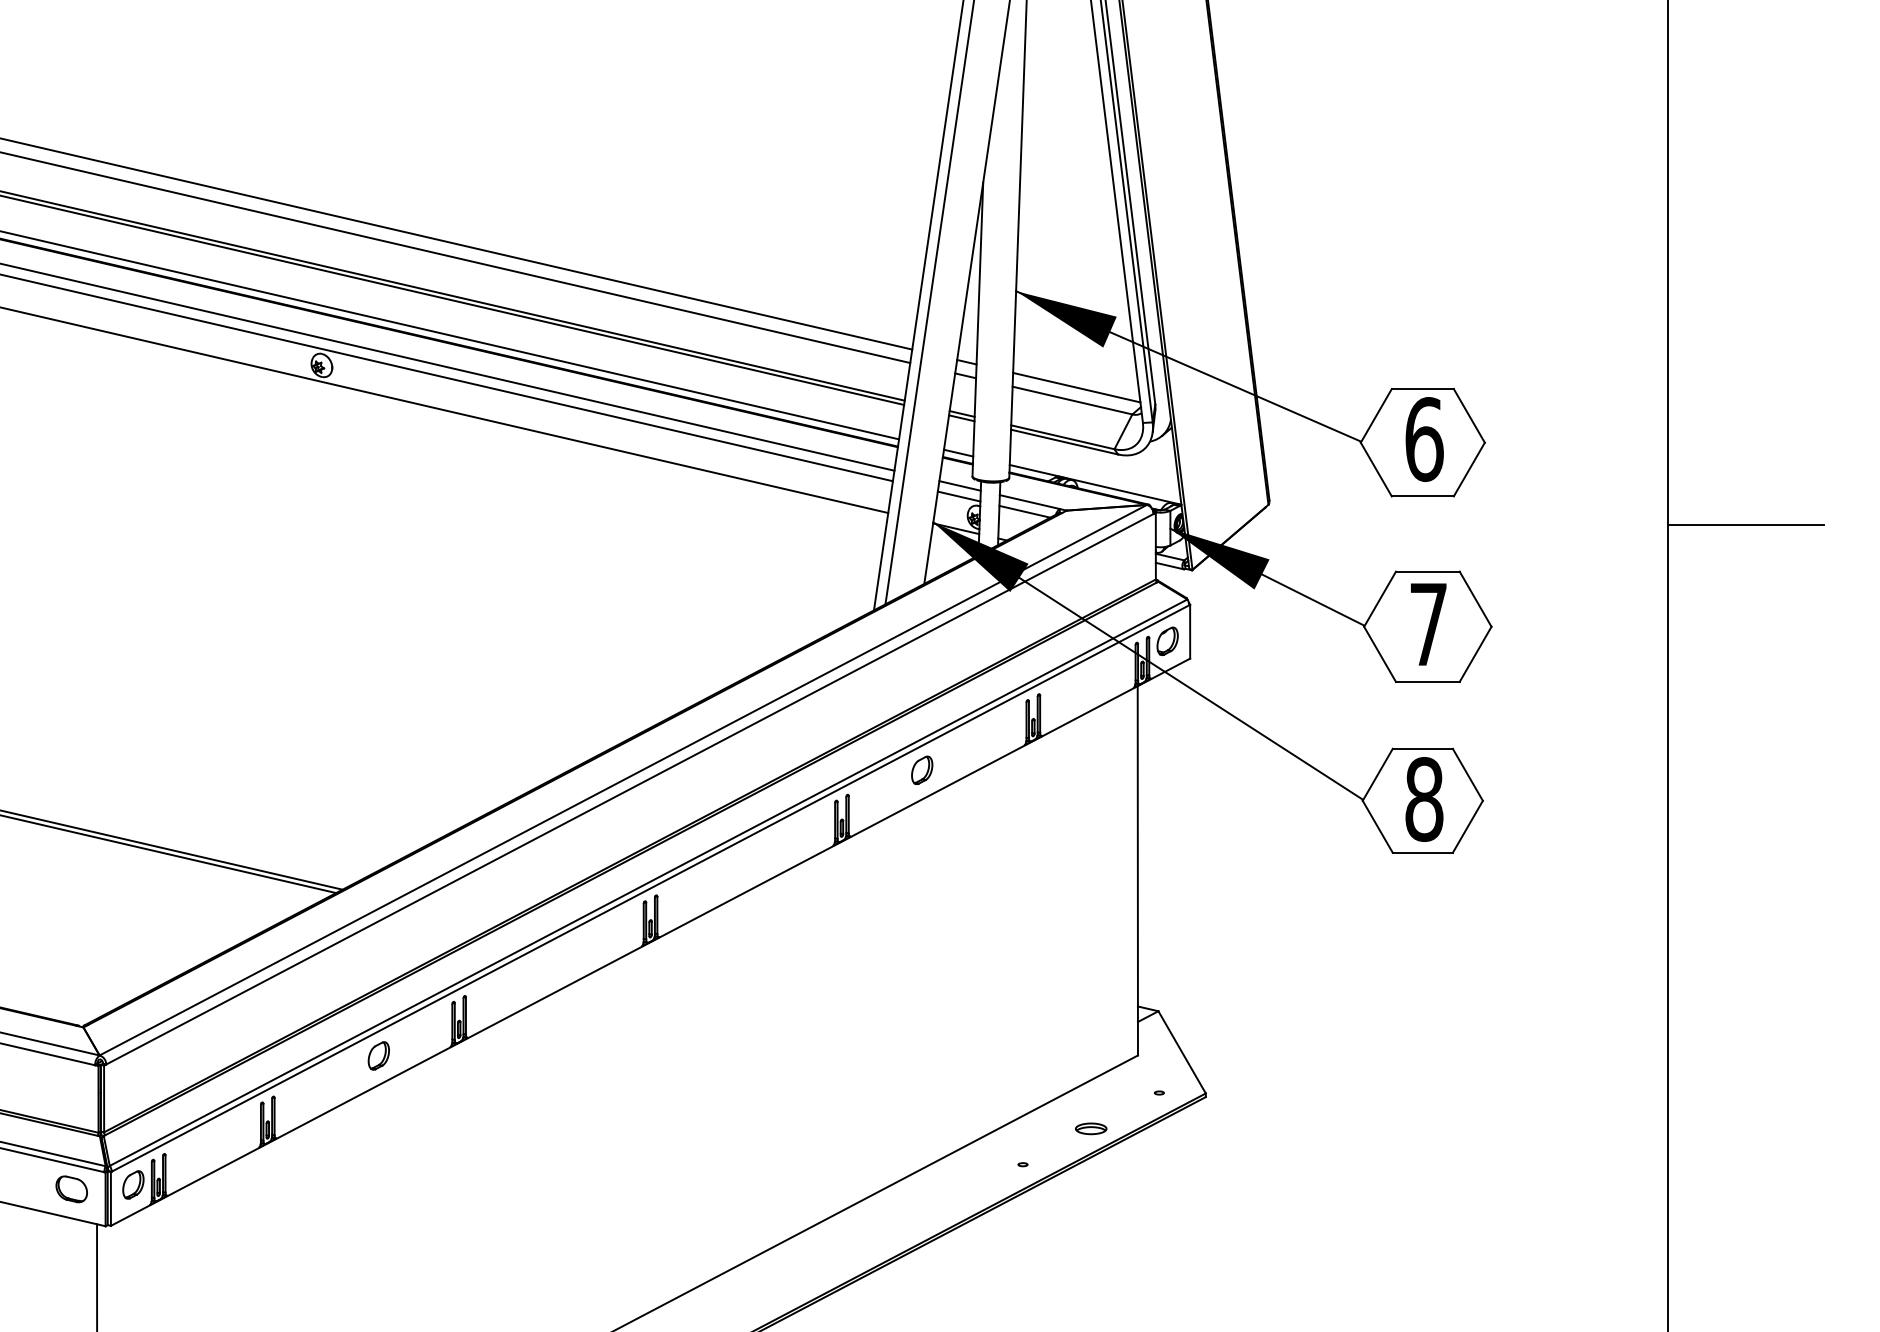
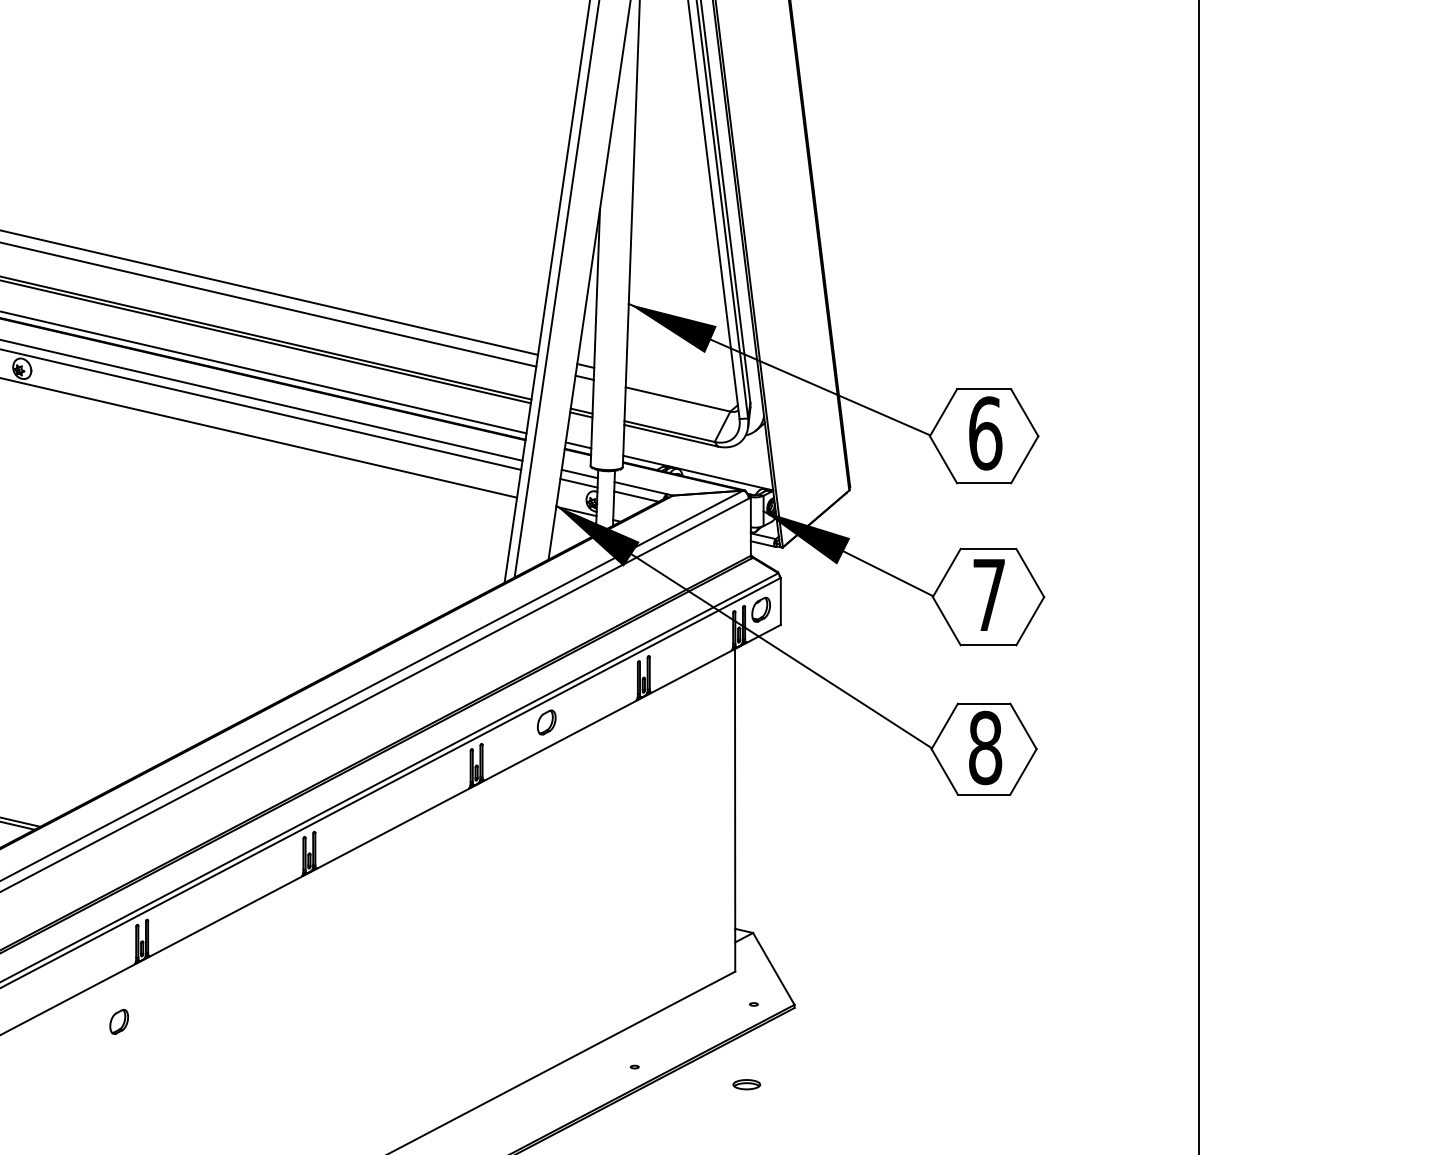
line: (1076, 387) -> (681, 388), removed
line: (1745, 524) -> (1266, 507), removed
part: (378, 1055) -> (118, 1021), moved
part: (1091, 1128) -> (747, 1084), moved

